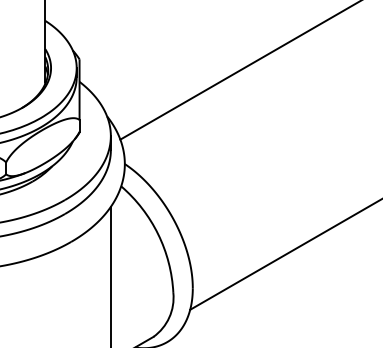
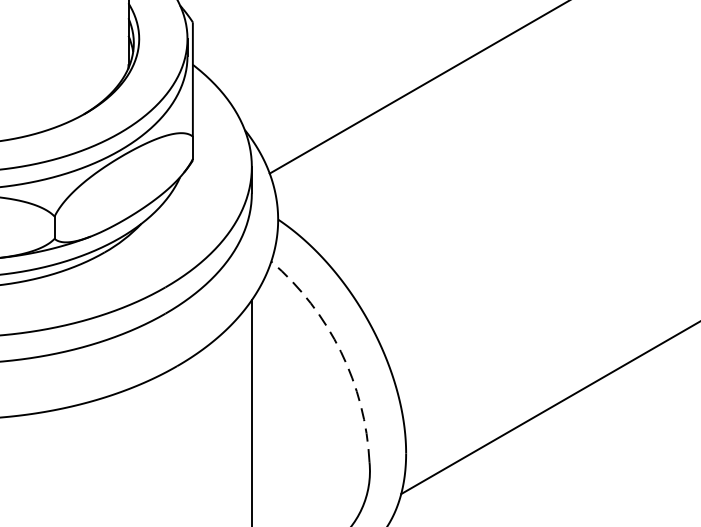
arc: (158, 234) -> (341, 352), solid -> dashed

